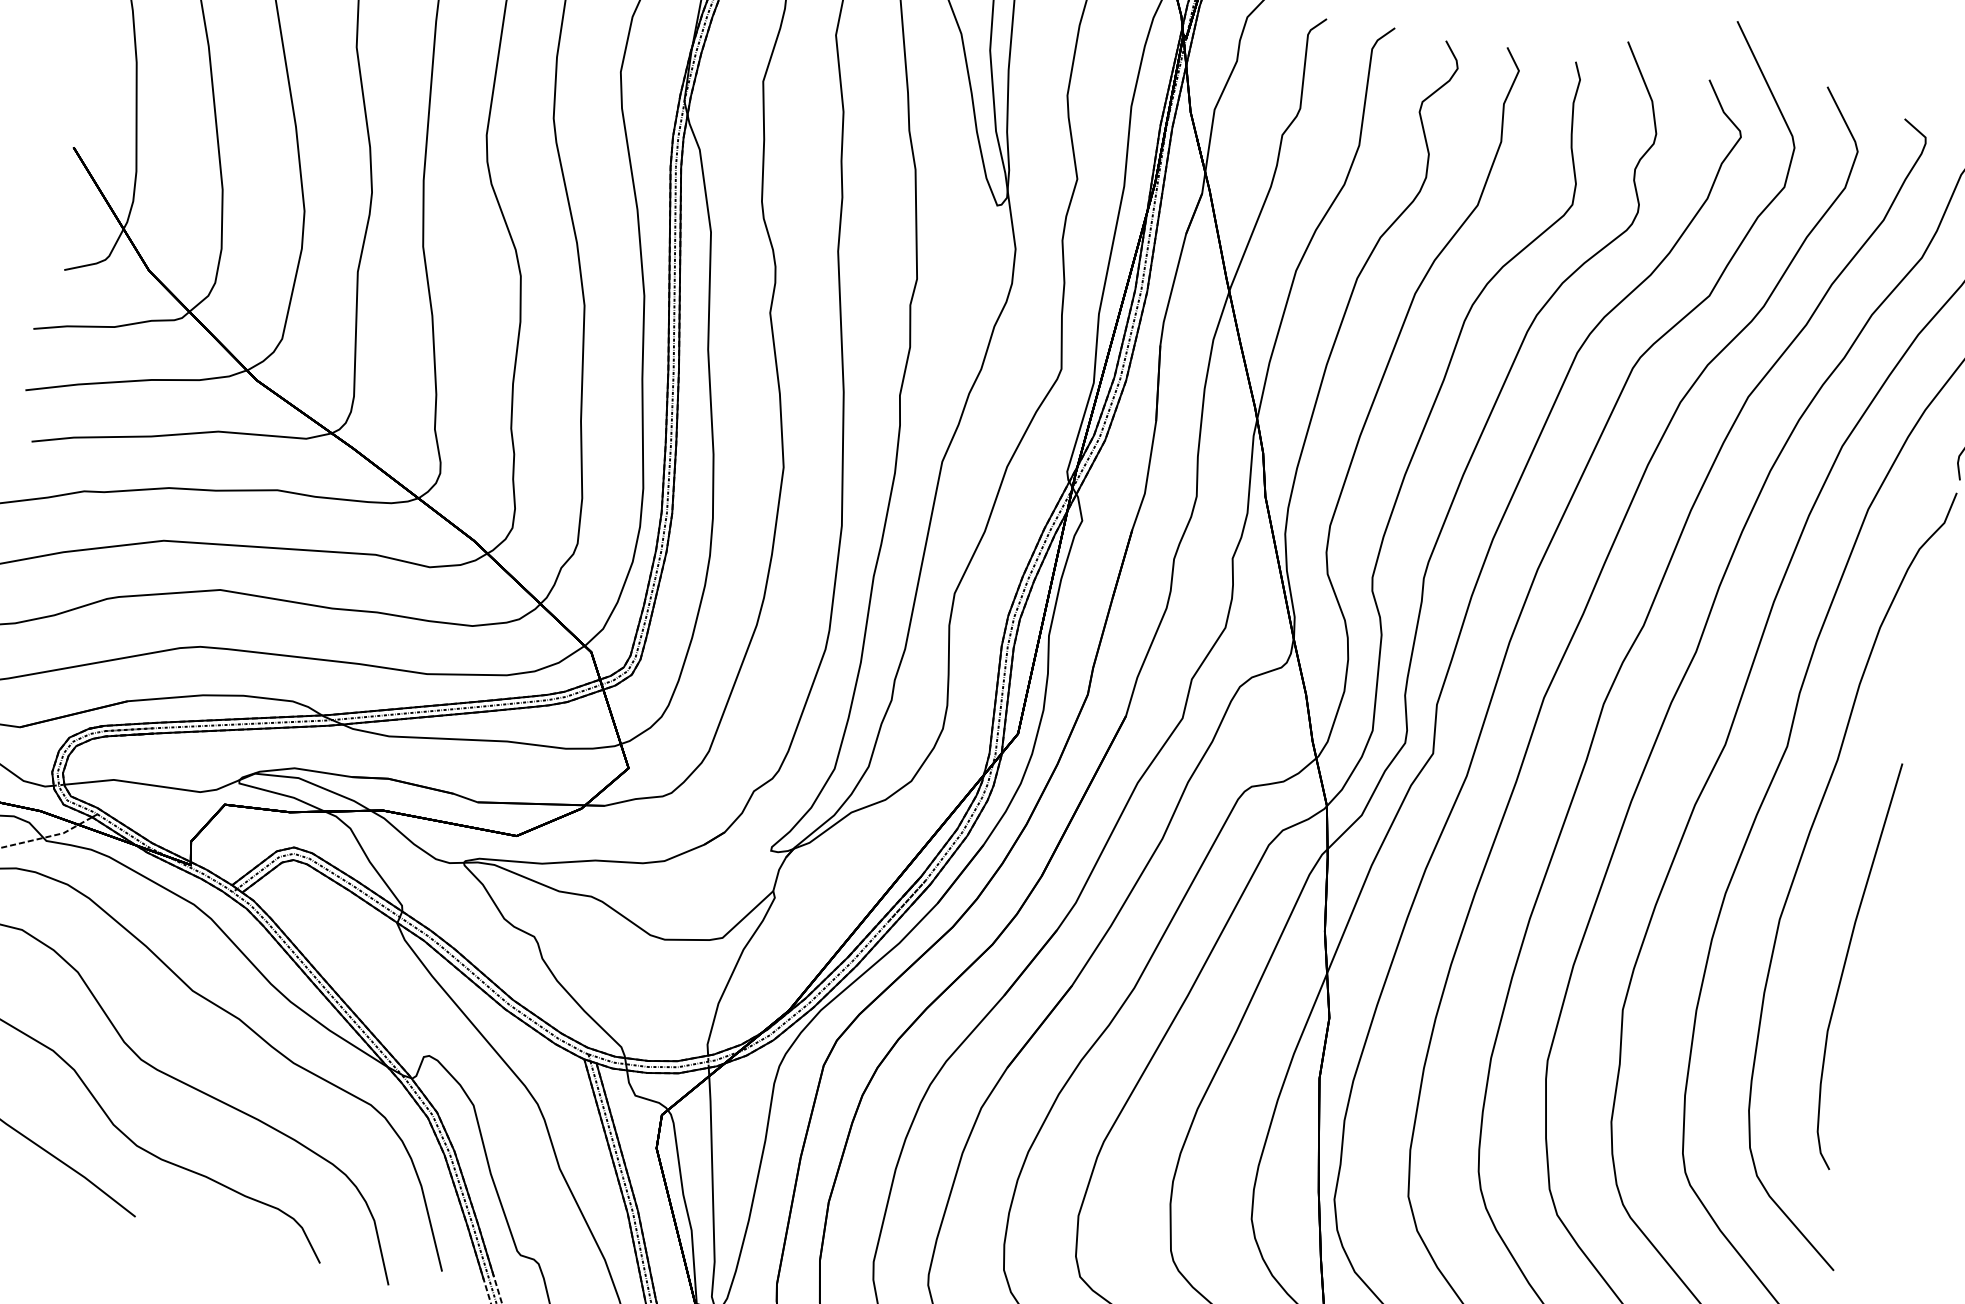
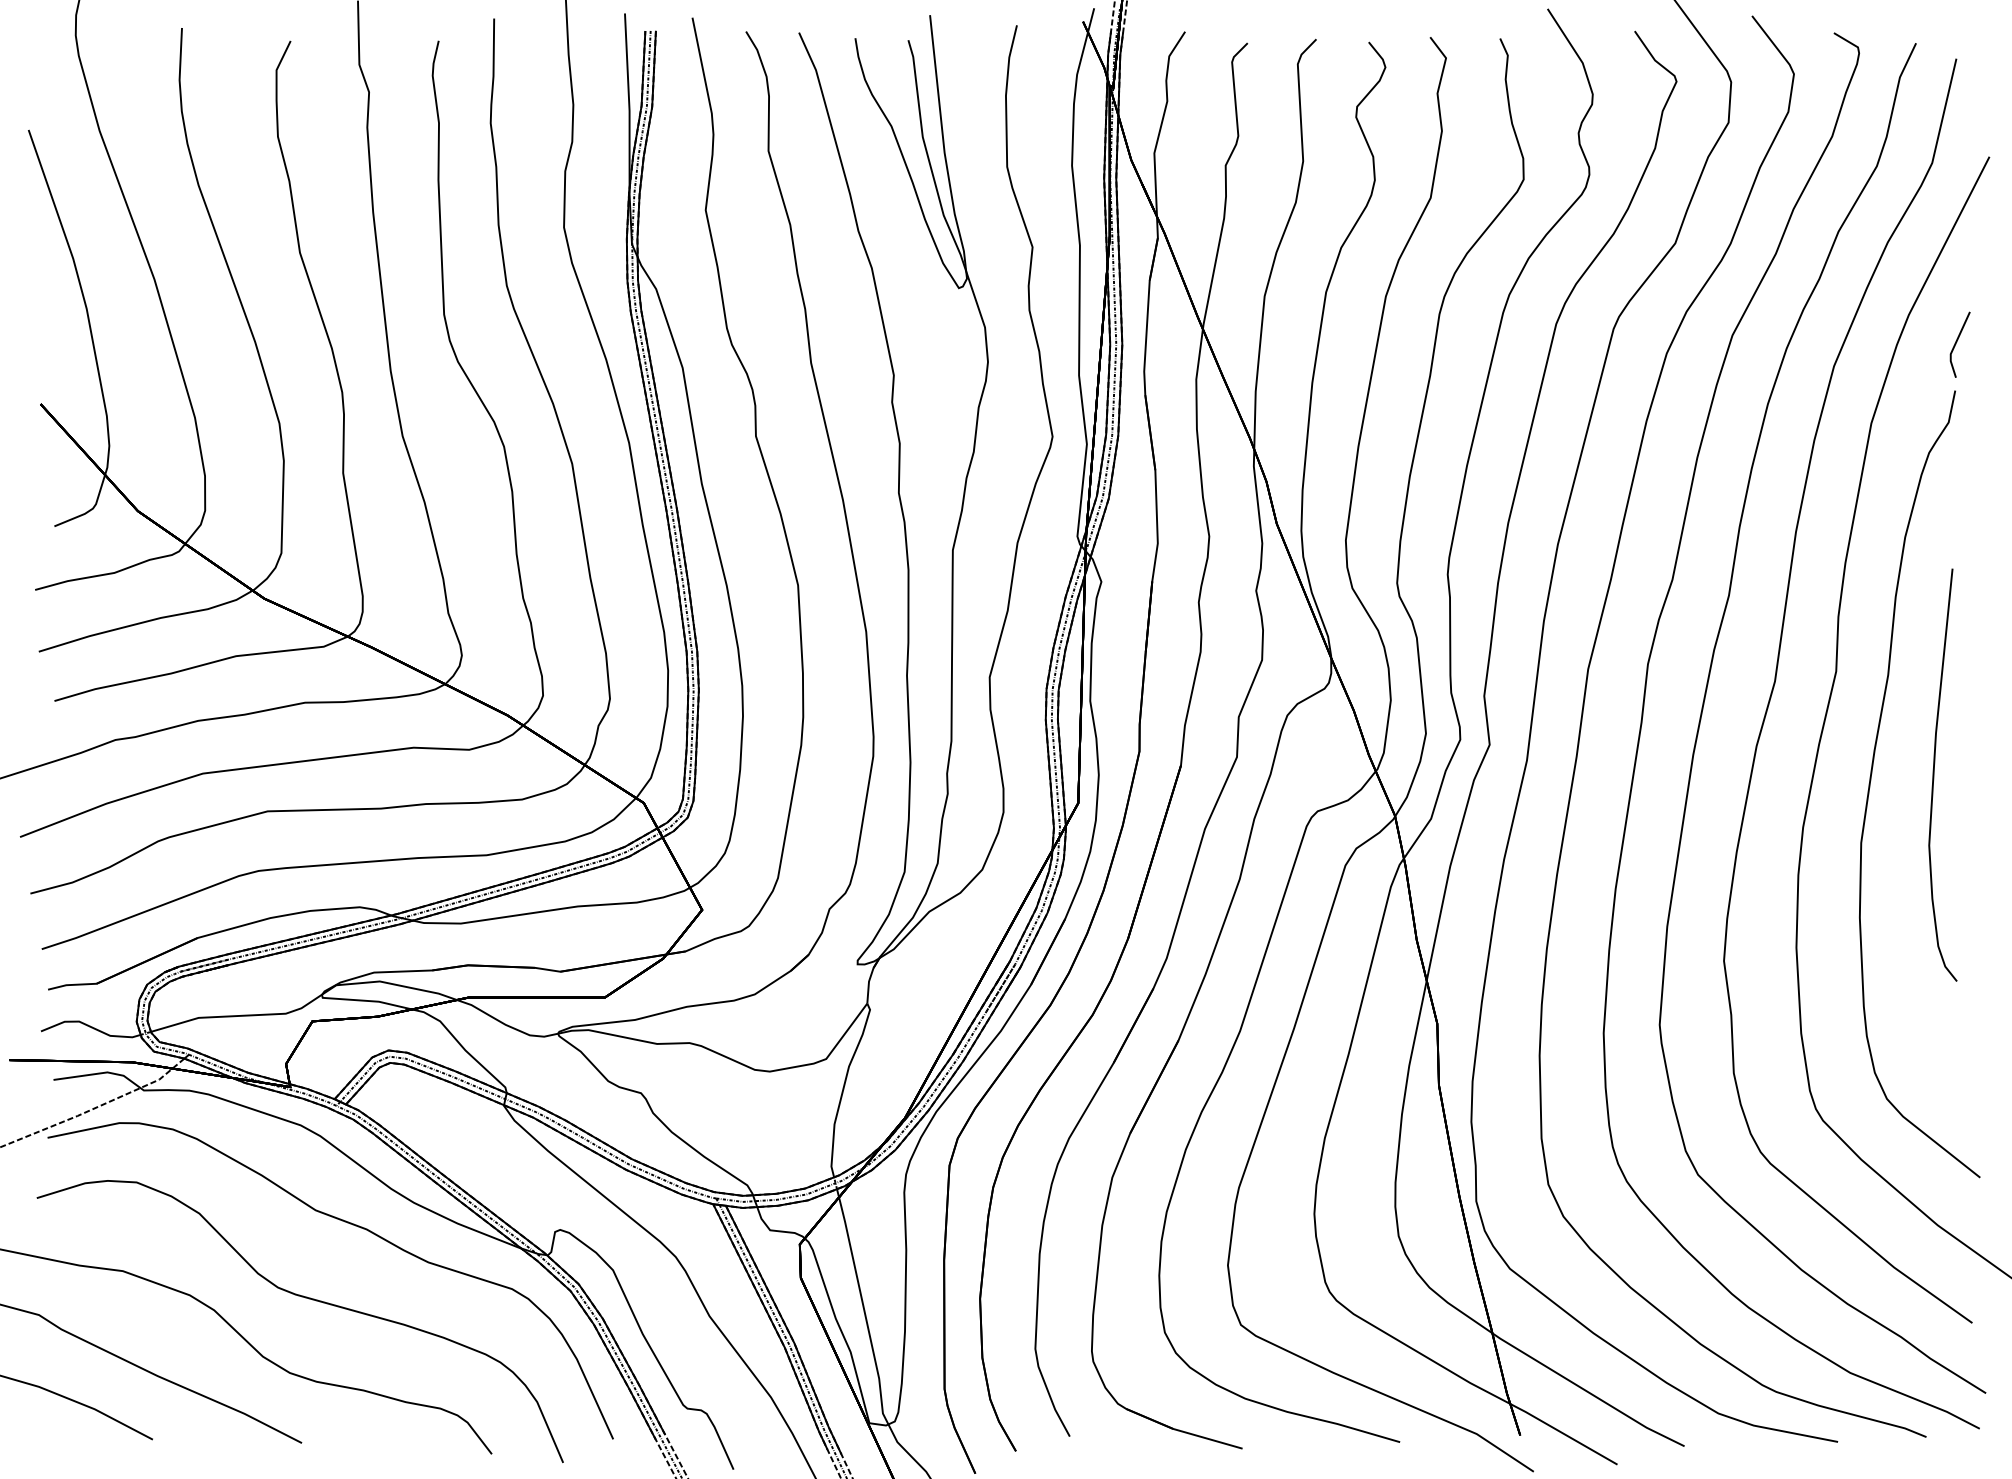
part: (1846, 962) -> (1934, 774), moved

